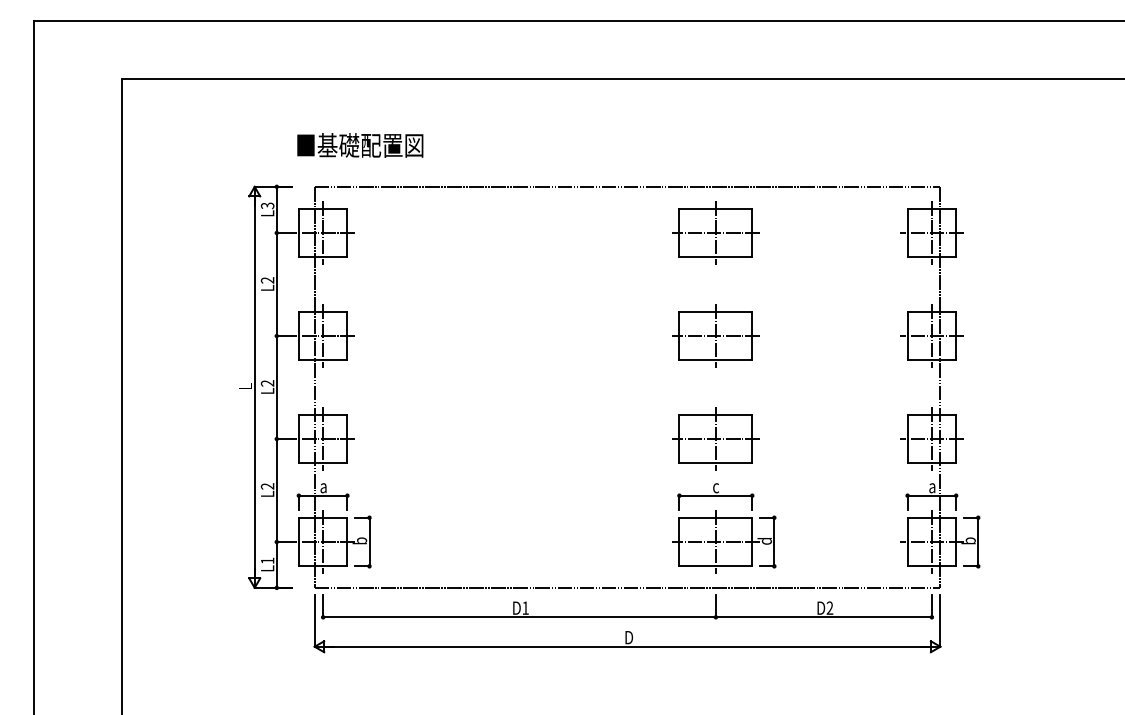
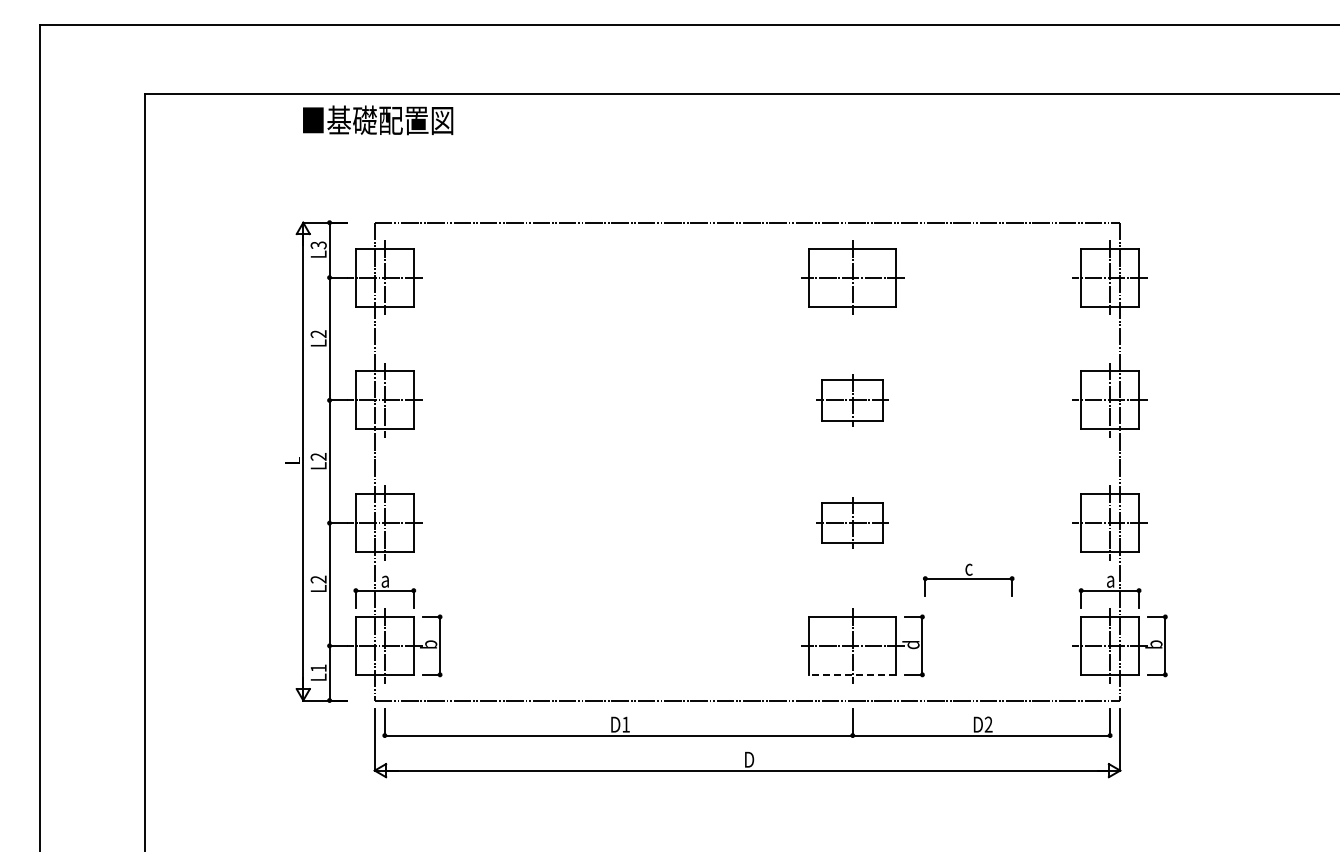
text: (360, 145) -> (378, 120), moved
part: (715, 336) -> (852, 400), size x0.7
part: (715, 438) -> (852, 522), size x0.7
part: (715, 496) -> (968, 579), moved
line: (715, 566) -> (852, 674), solid -> dashed

